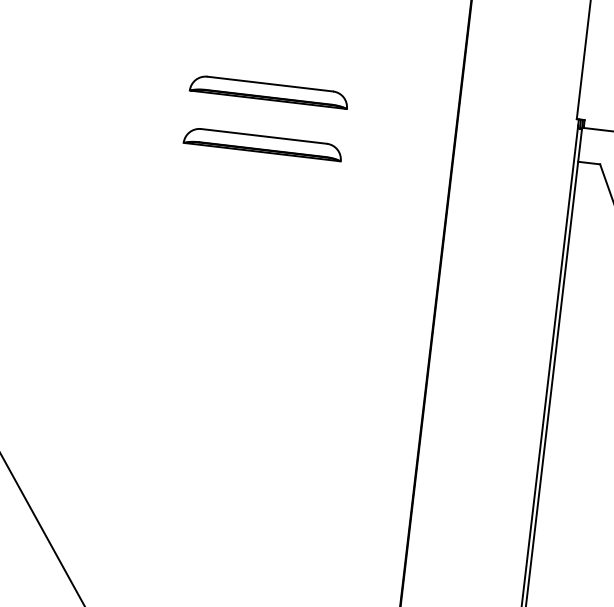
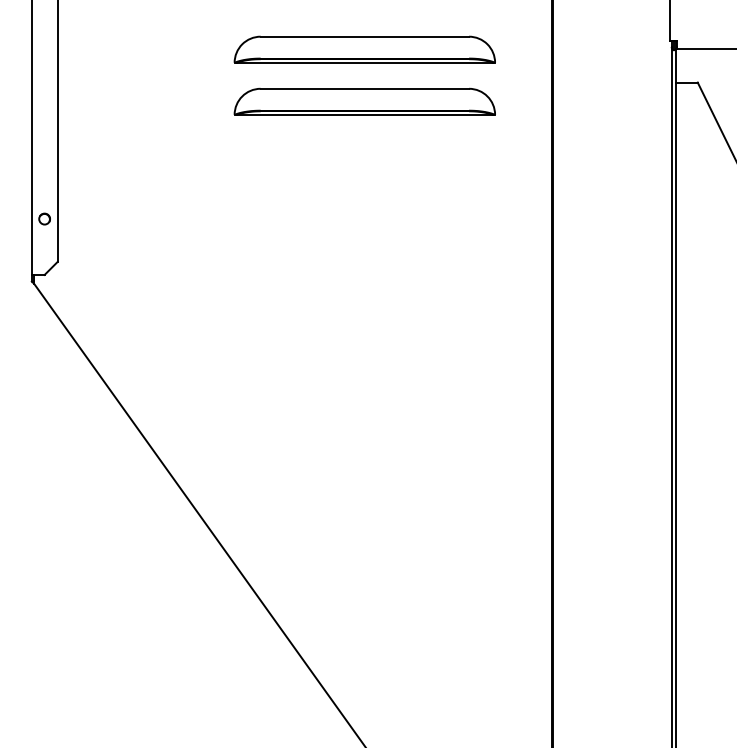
part: (269, 91) -> (364, 49), size x1.67
part: (262, 144) -> (364, 101), size x1.67

